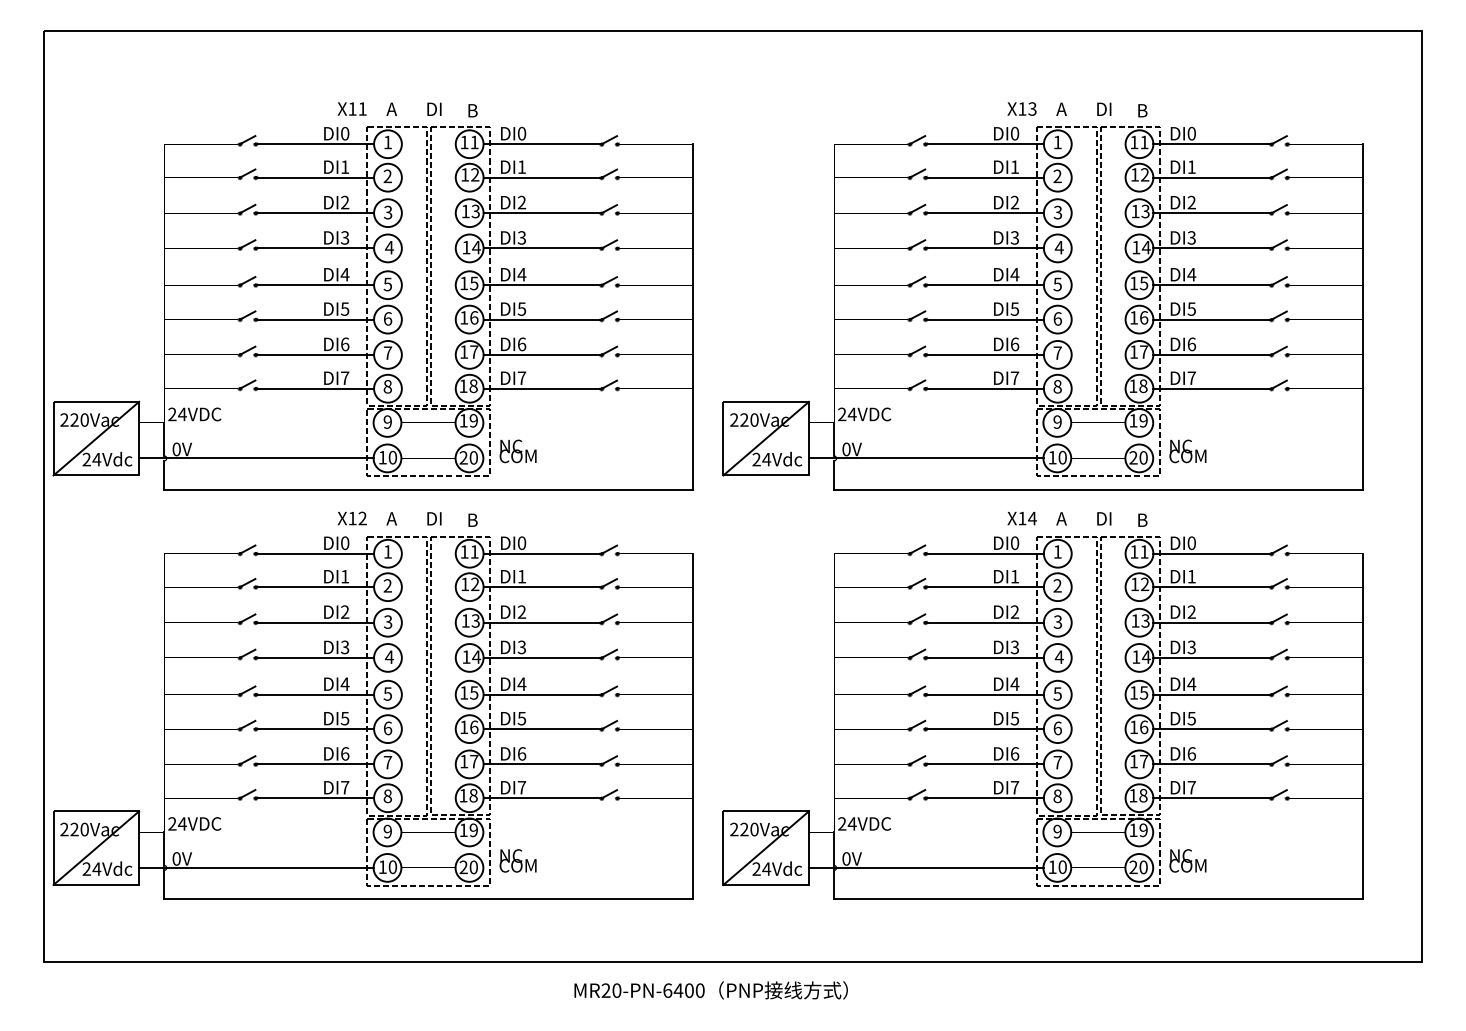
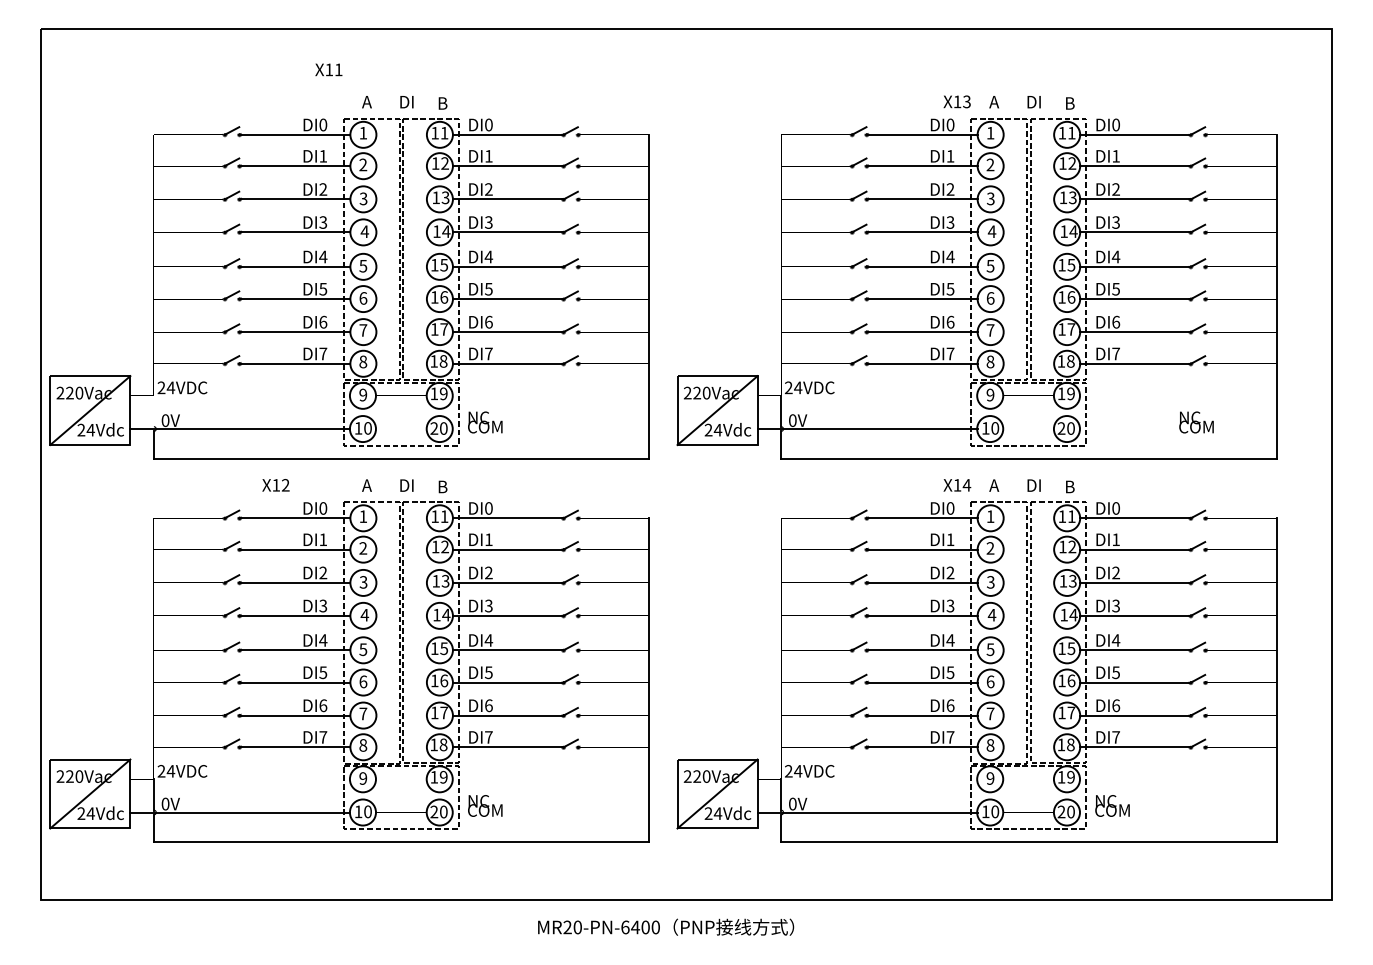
text: (351, 108) -> (328, 69), moved
line: (163, 439) -> (153, 411), removed
text: (1187, 451) -> (1196, 422), moved
text: (351, 518) -> (275, 485), moved

